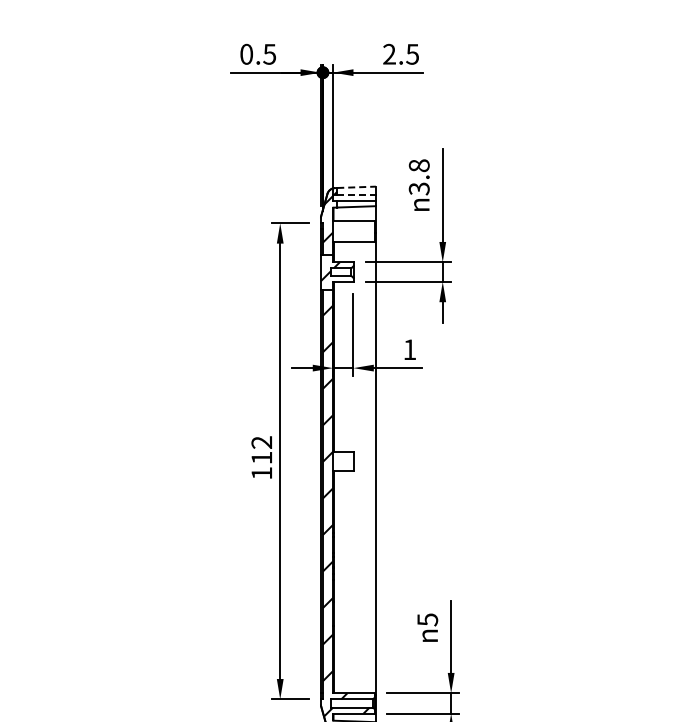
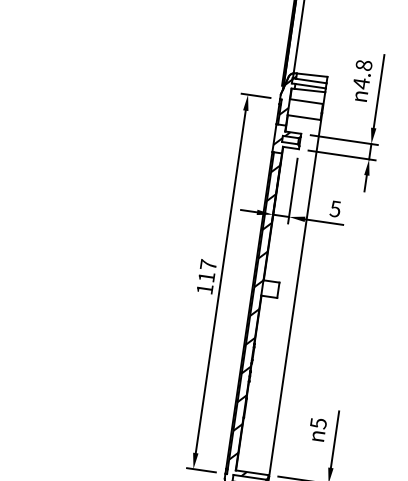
line: (357, 187) -> (312, 75), dashed -> solid
text: (418, 188) -> (360, 83), 3.8 -> 4.8
line: (357, 194) -> (312, 80), dashed -> solid
text: (409, 349) -> (335, 208), 1 -> 5
text: (261, 442) -> (208, 264), 112 -> 117

